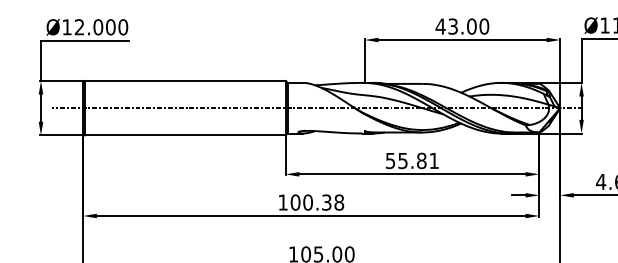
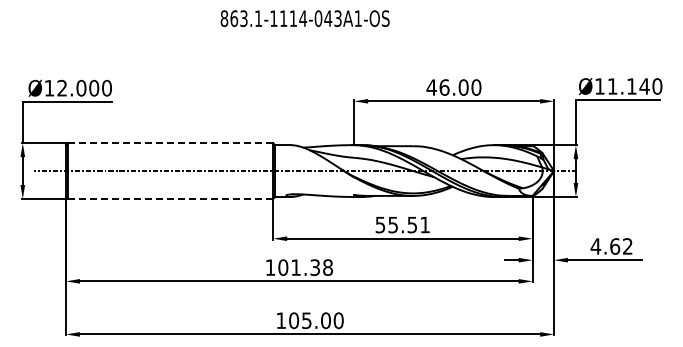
text: (453, 26) -> (444, 87), 43.00 -> 46.00
line: (185, 81) -> (170, 143), solid -> dashed
line: (185, 135) -> (170, 198), solid -> dashed
text: (421, 160) -> (412, 224), 55.81 -> 55.51
text: (308, 202) -> (296, 267), 100.38 -> 101.38

